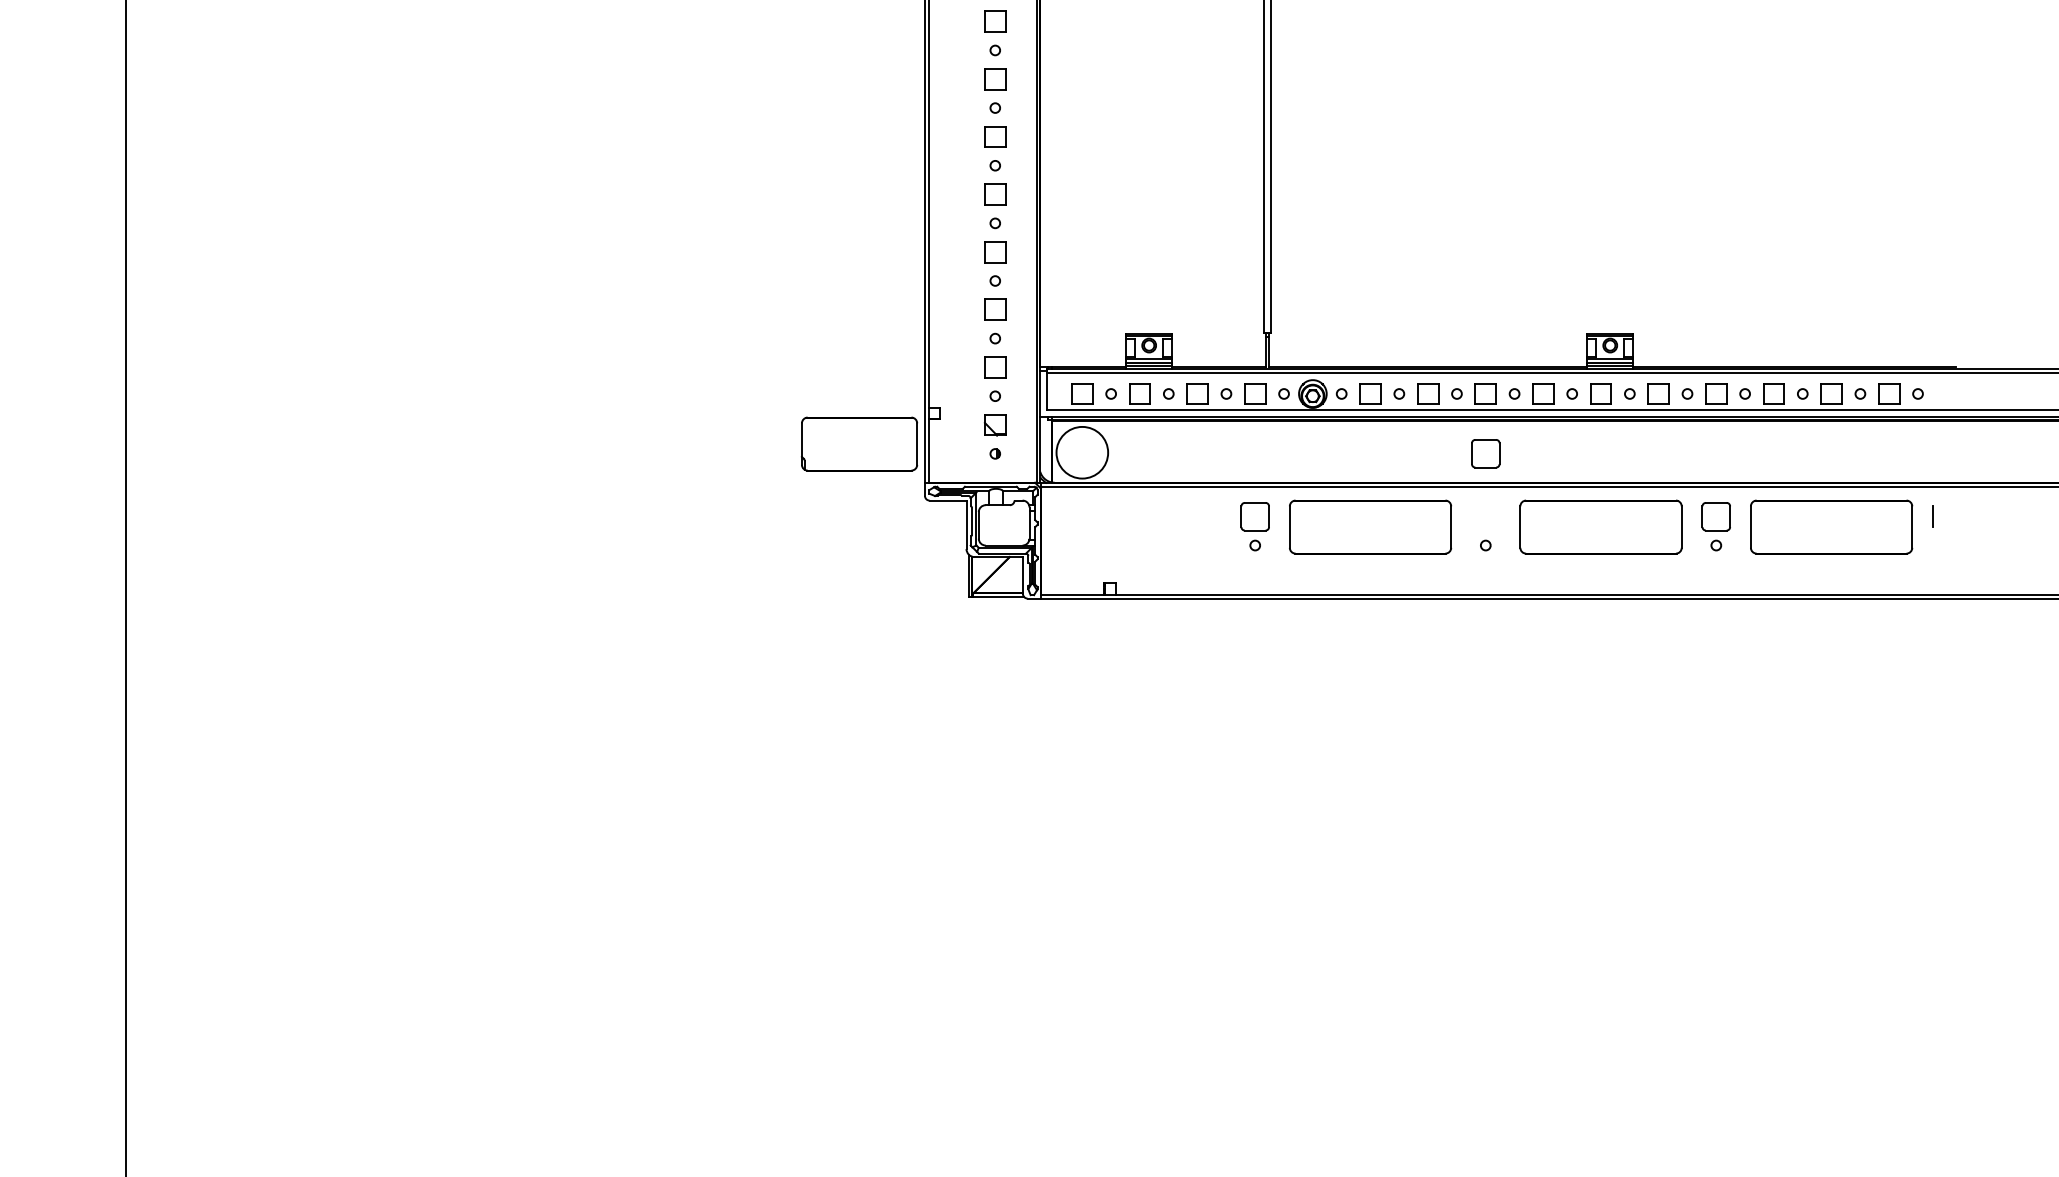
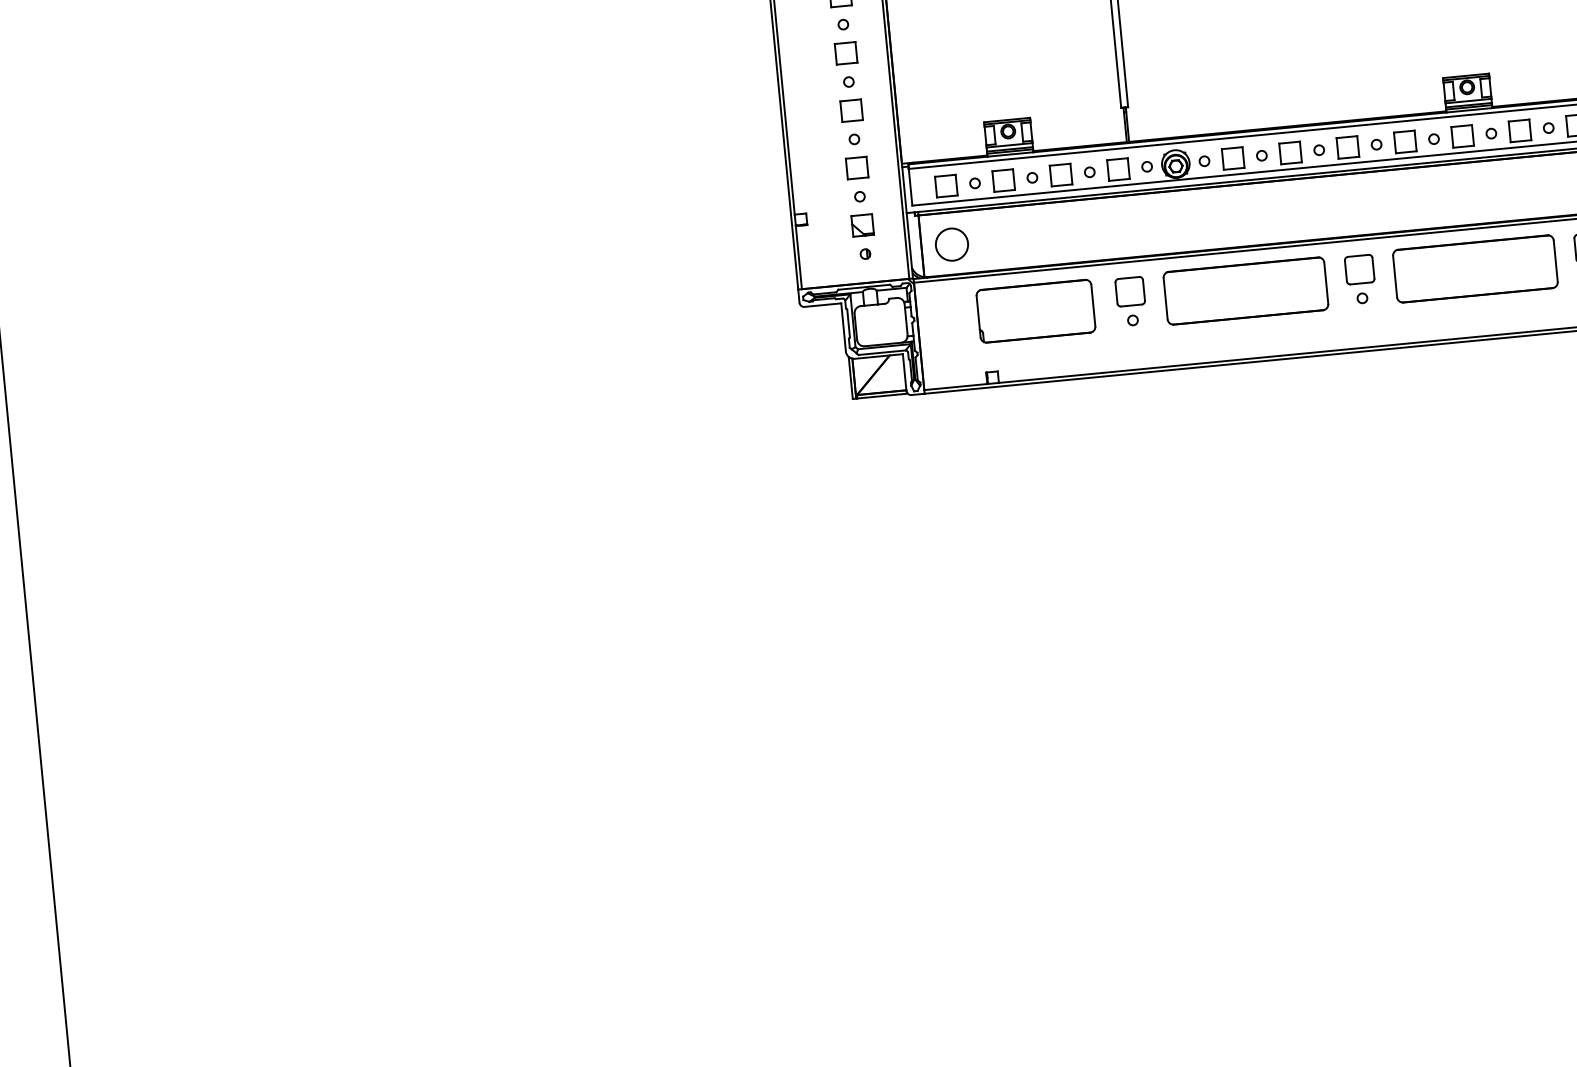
part: (859, 443) -> (1035, 310), moved
circle: (1082, 452) -> (952, 244), size x0.62
part: (1485, 453) -> (1359, 269), moved

